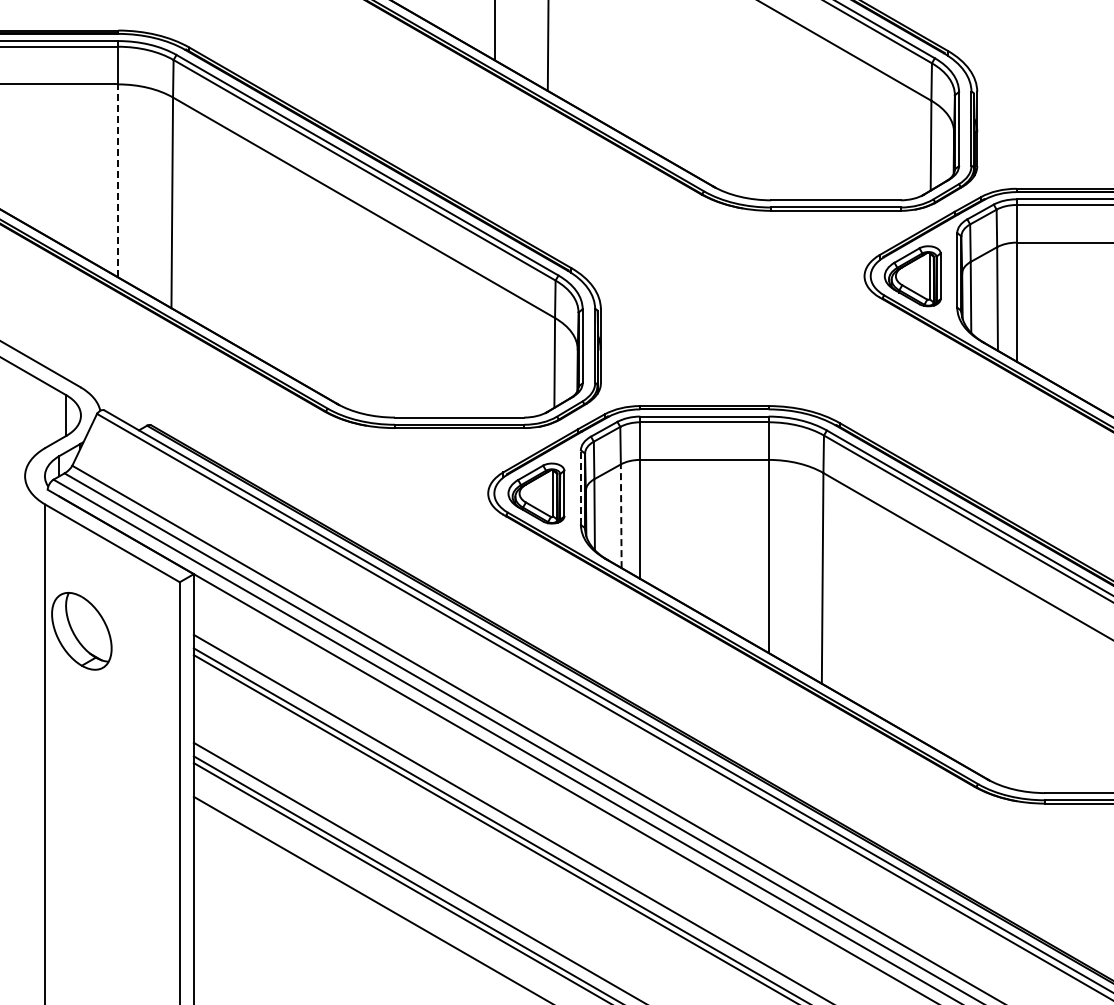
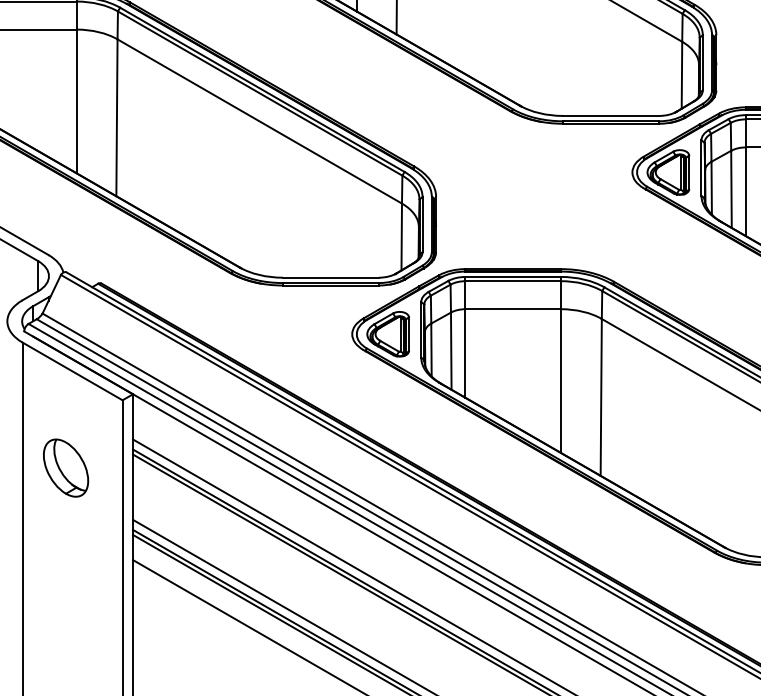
line: (118, 180) -> (76, 101), dashed -> solid
line: (580, 487) -> (420, 329), dashed -> solid
line: (621, 516) -> (451, 351), dashed -> solid
part: (81, 631) -> (65, 468), moved

